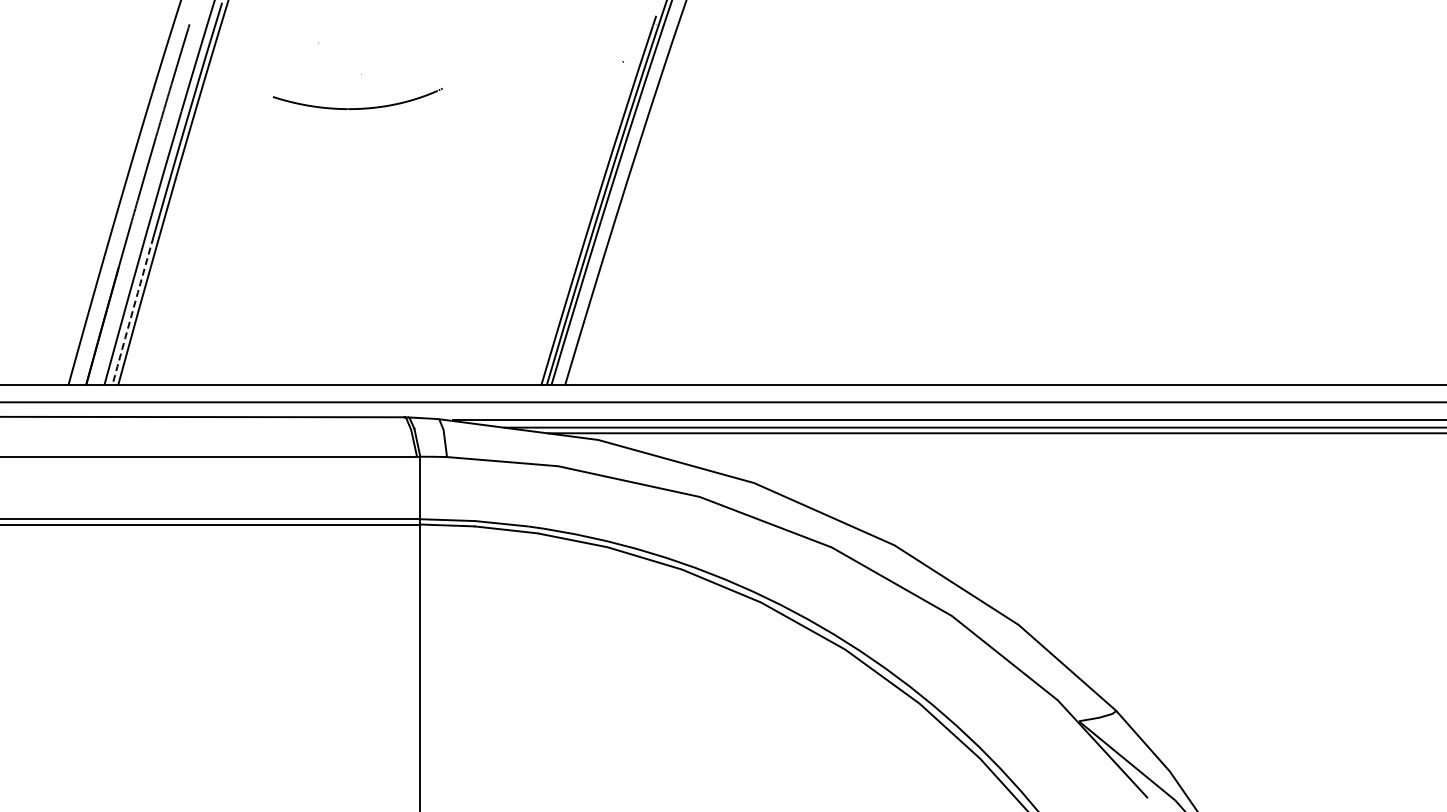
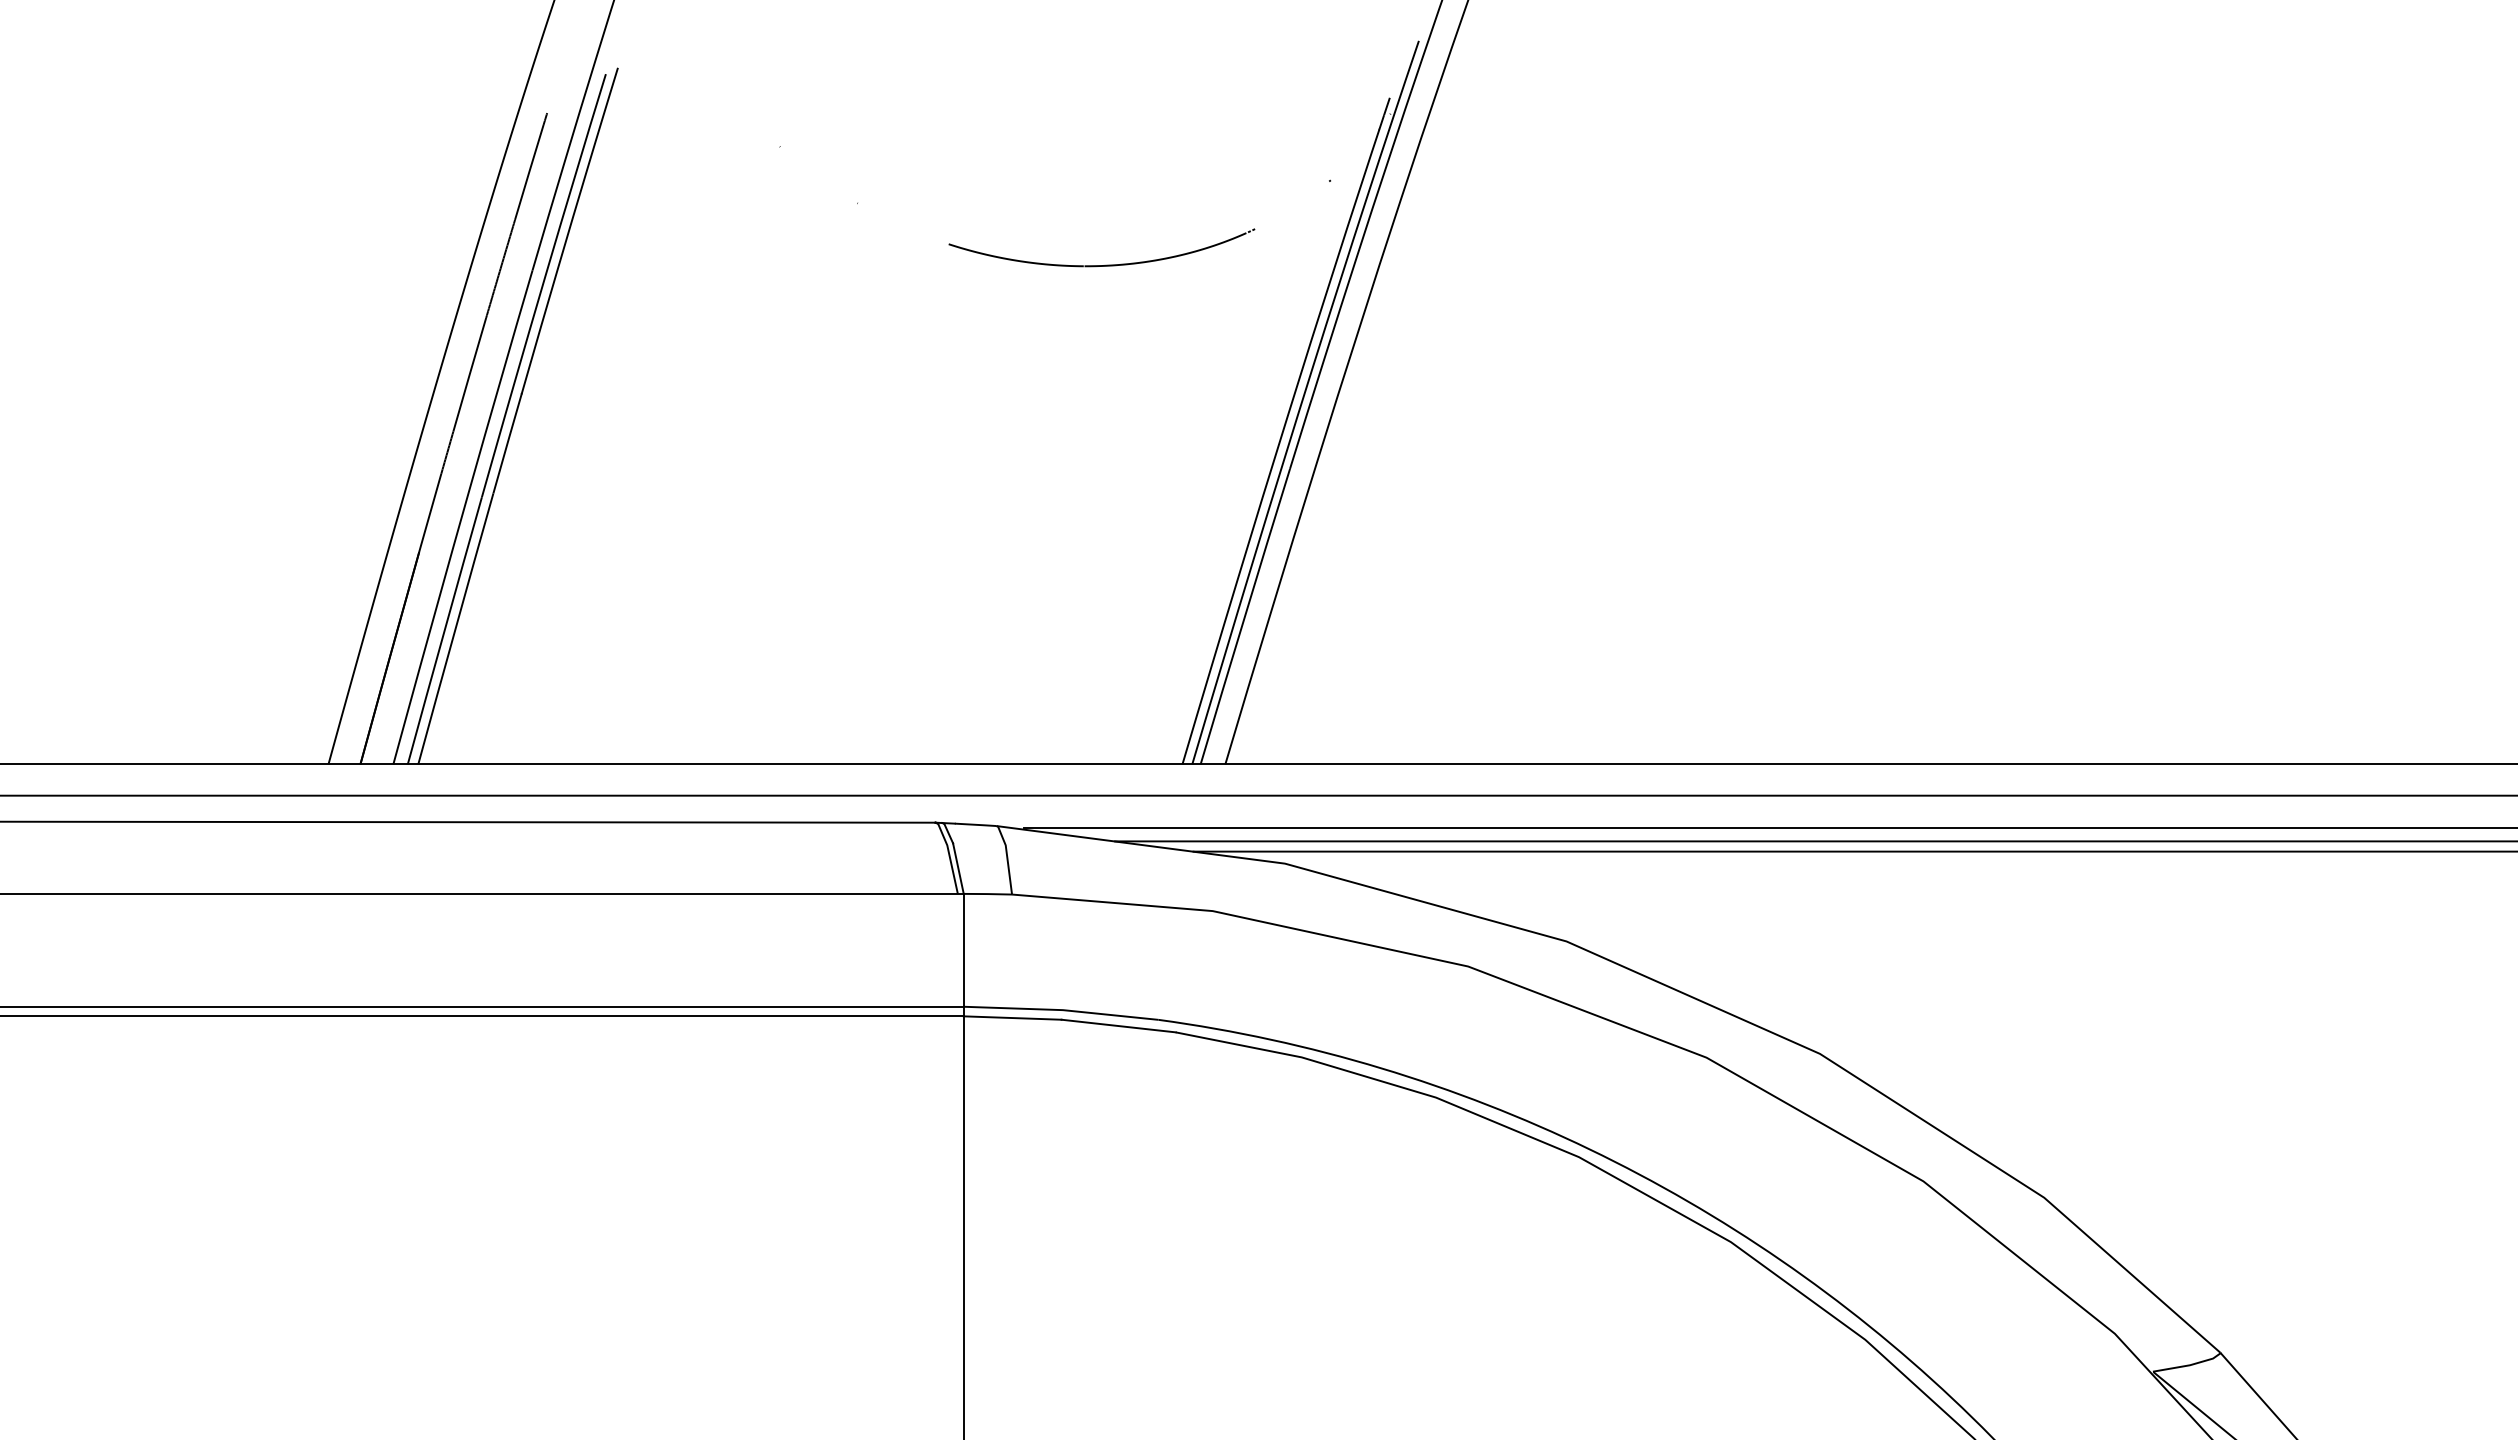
part: (361, 107) -> (1108, 263), moved
arc: (132, 310) -> (444, 629), dashed -> solid

